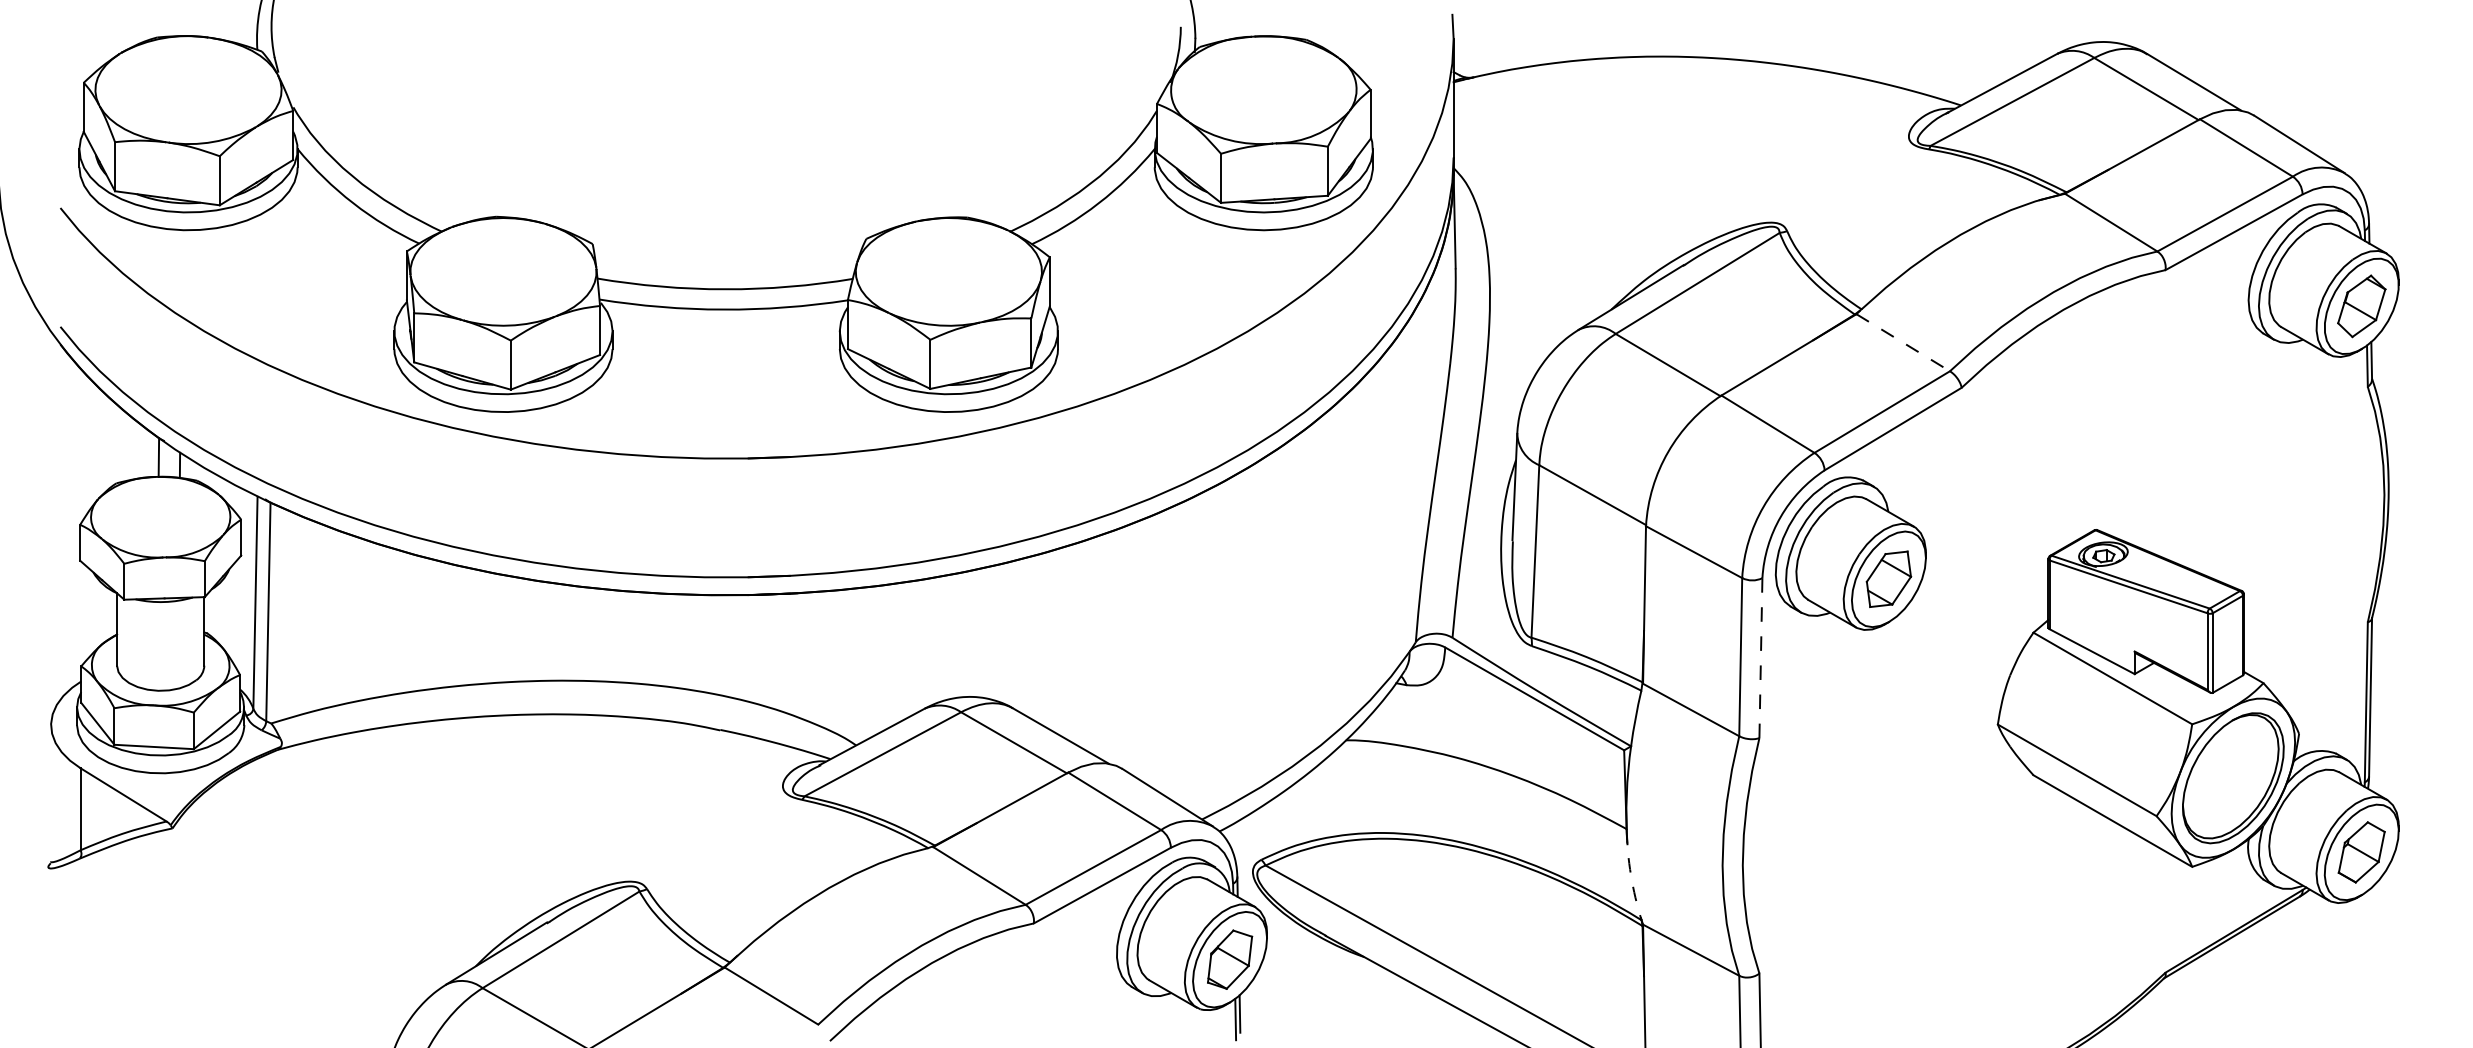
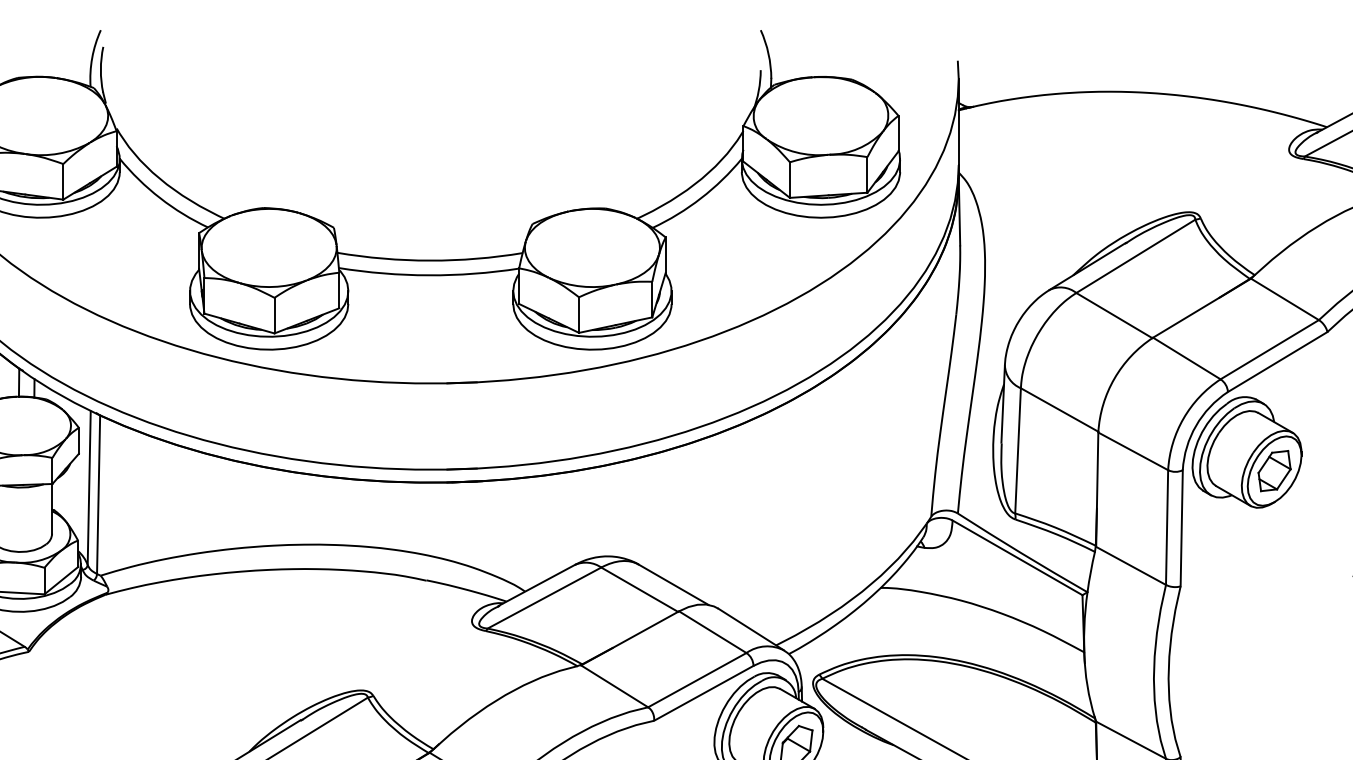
line: (1903, 342) -> (1285, 299), dashed -> solid
line: (1760, 658) -> (1181, 528), dashed -> solid
arc: (1630, 875) -> (1087, 686), dashed -> solid

